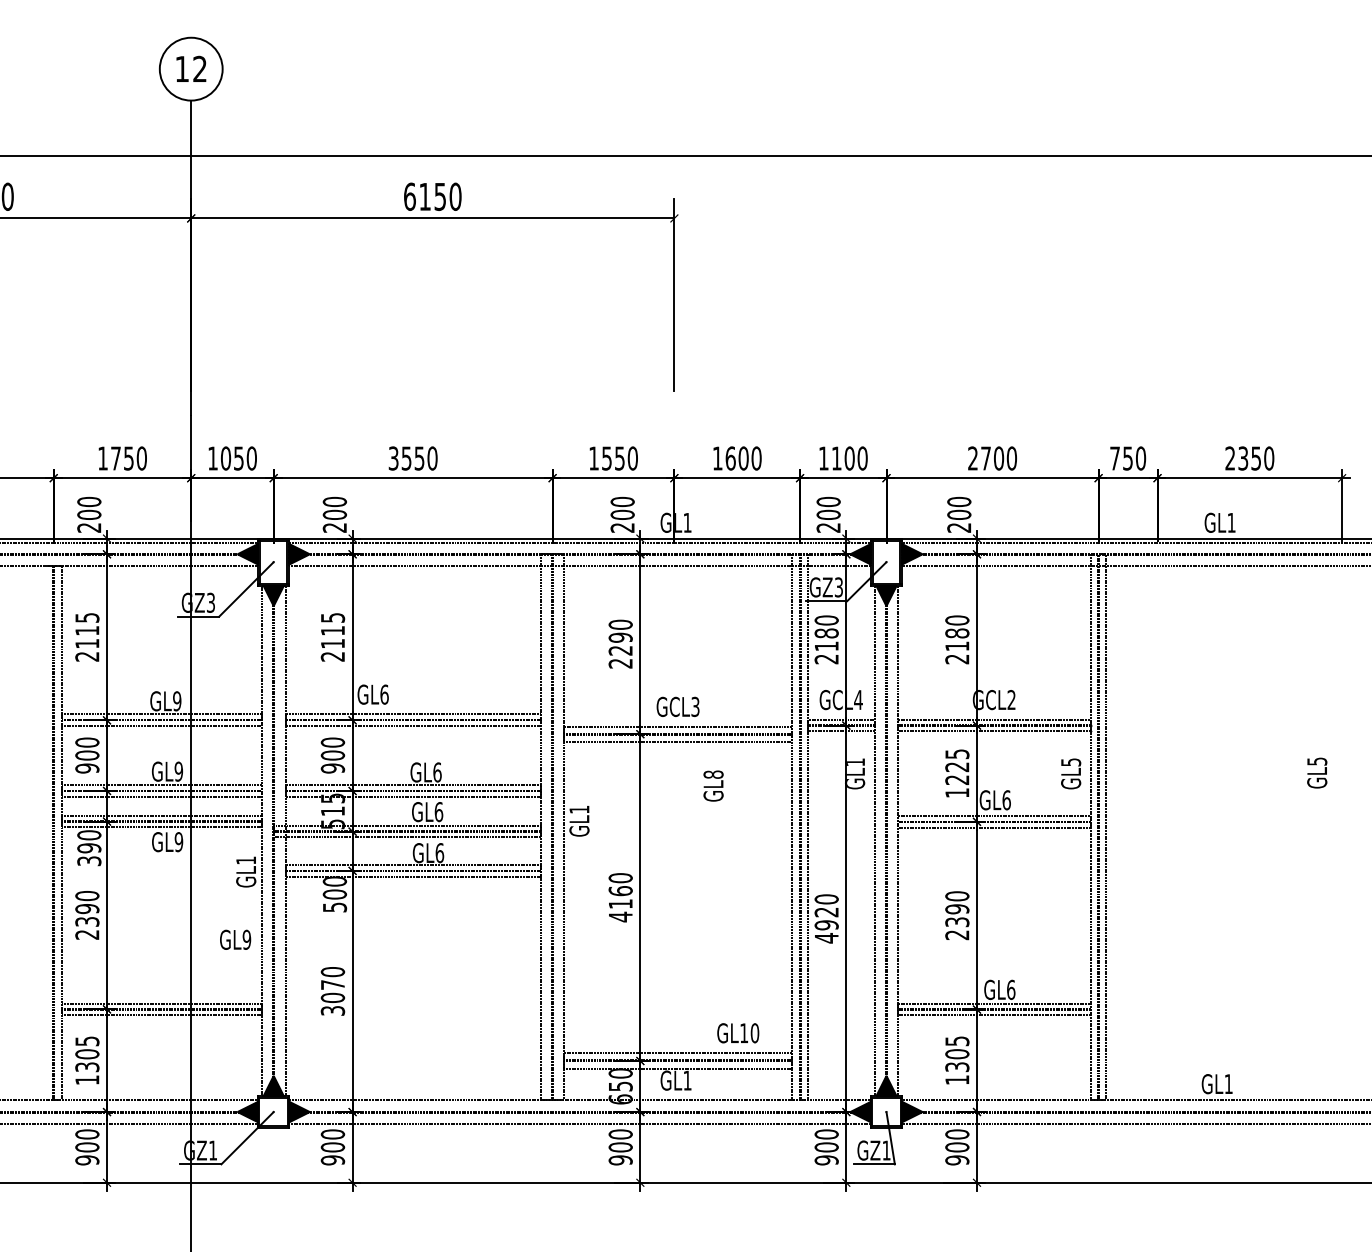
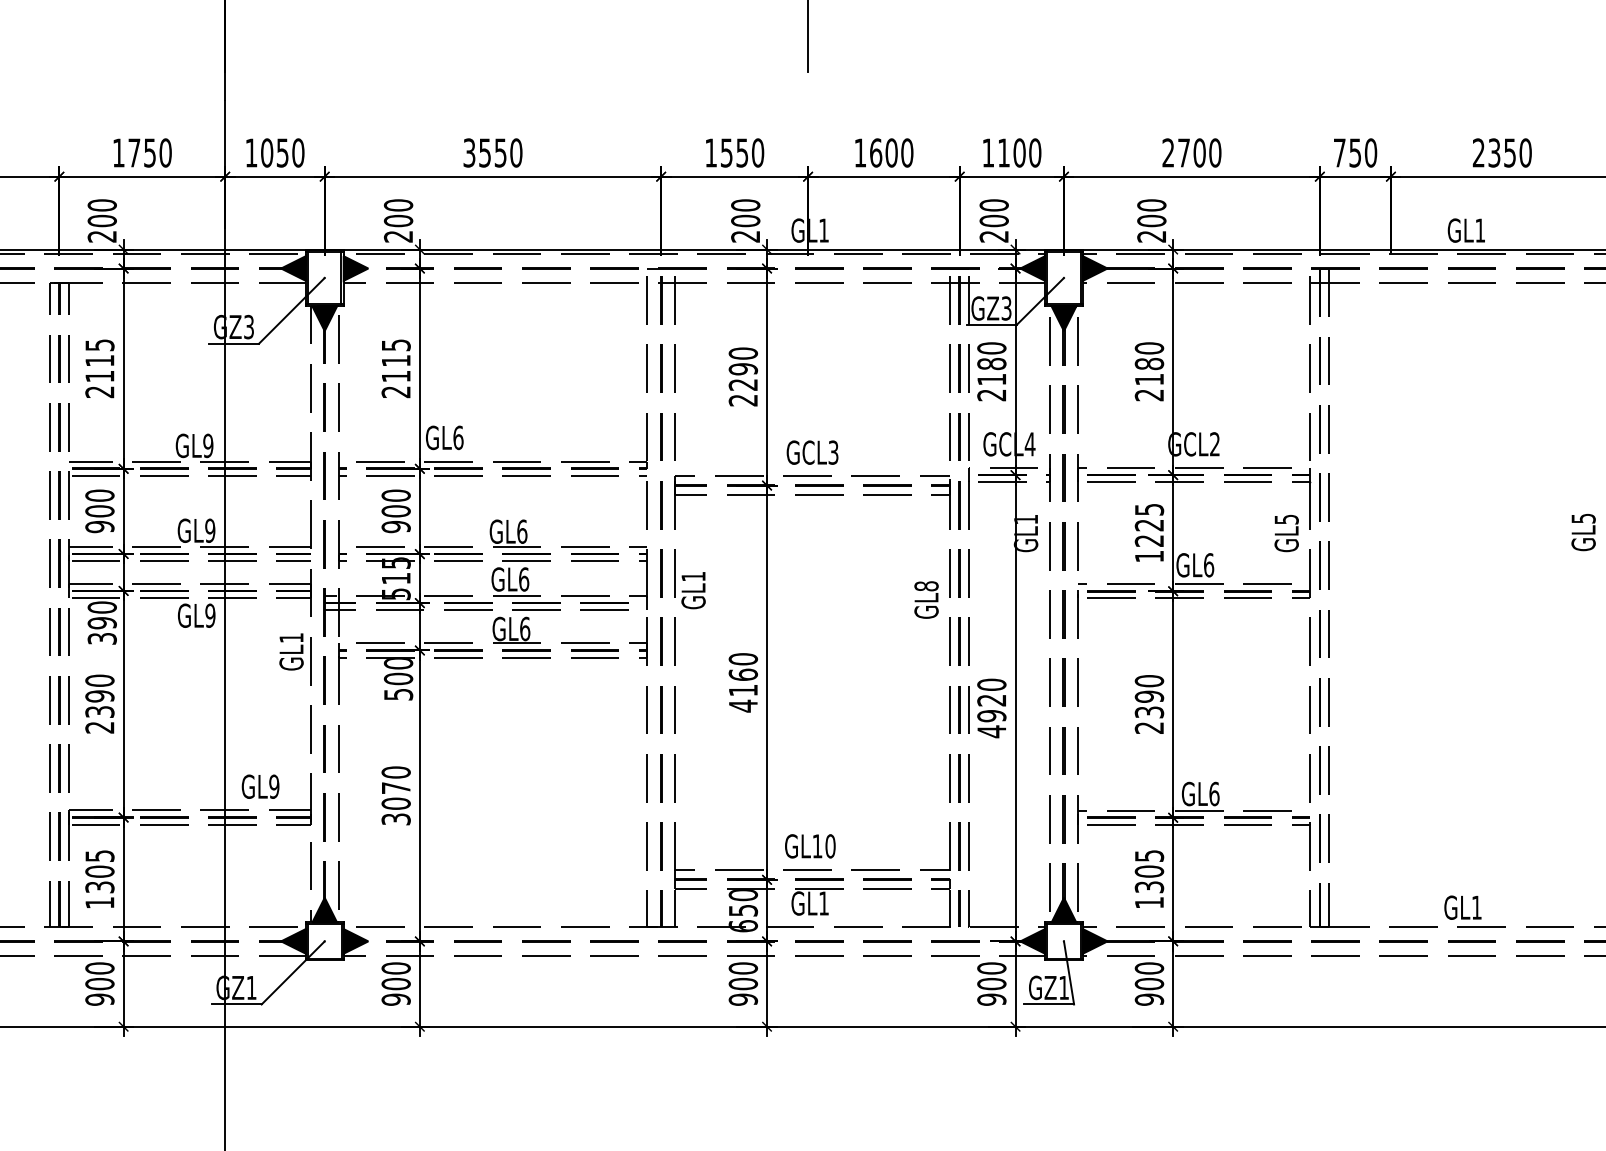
text: (713, 785) -> (926, 599), moved
line: (45, 833) -> (49, 605), added
text: (235, 939) -> (260, 786), moved
text: (738, 1033) -> (810, 846), moved

